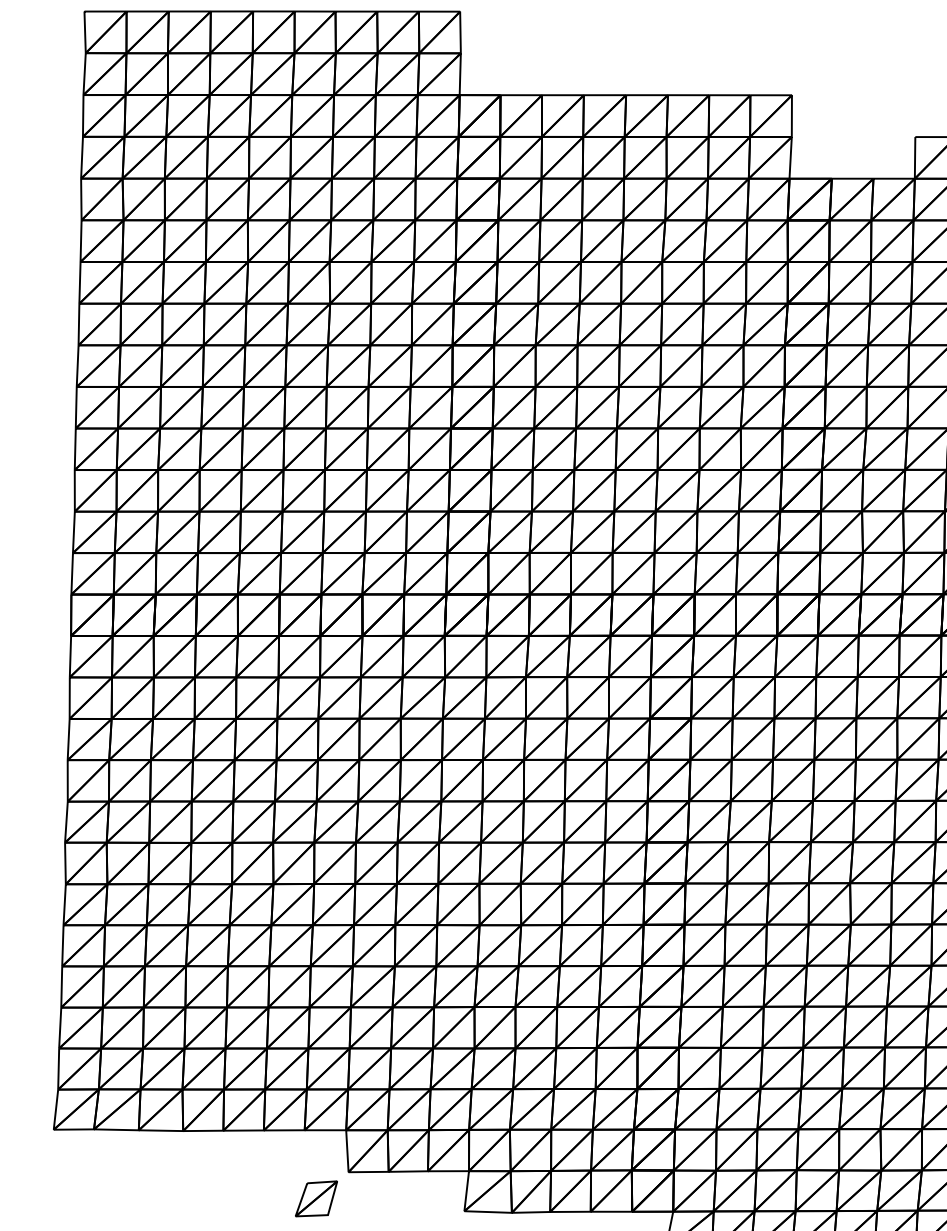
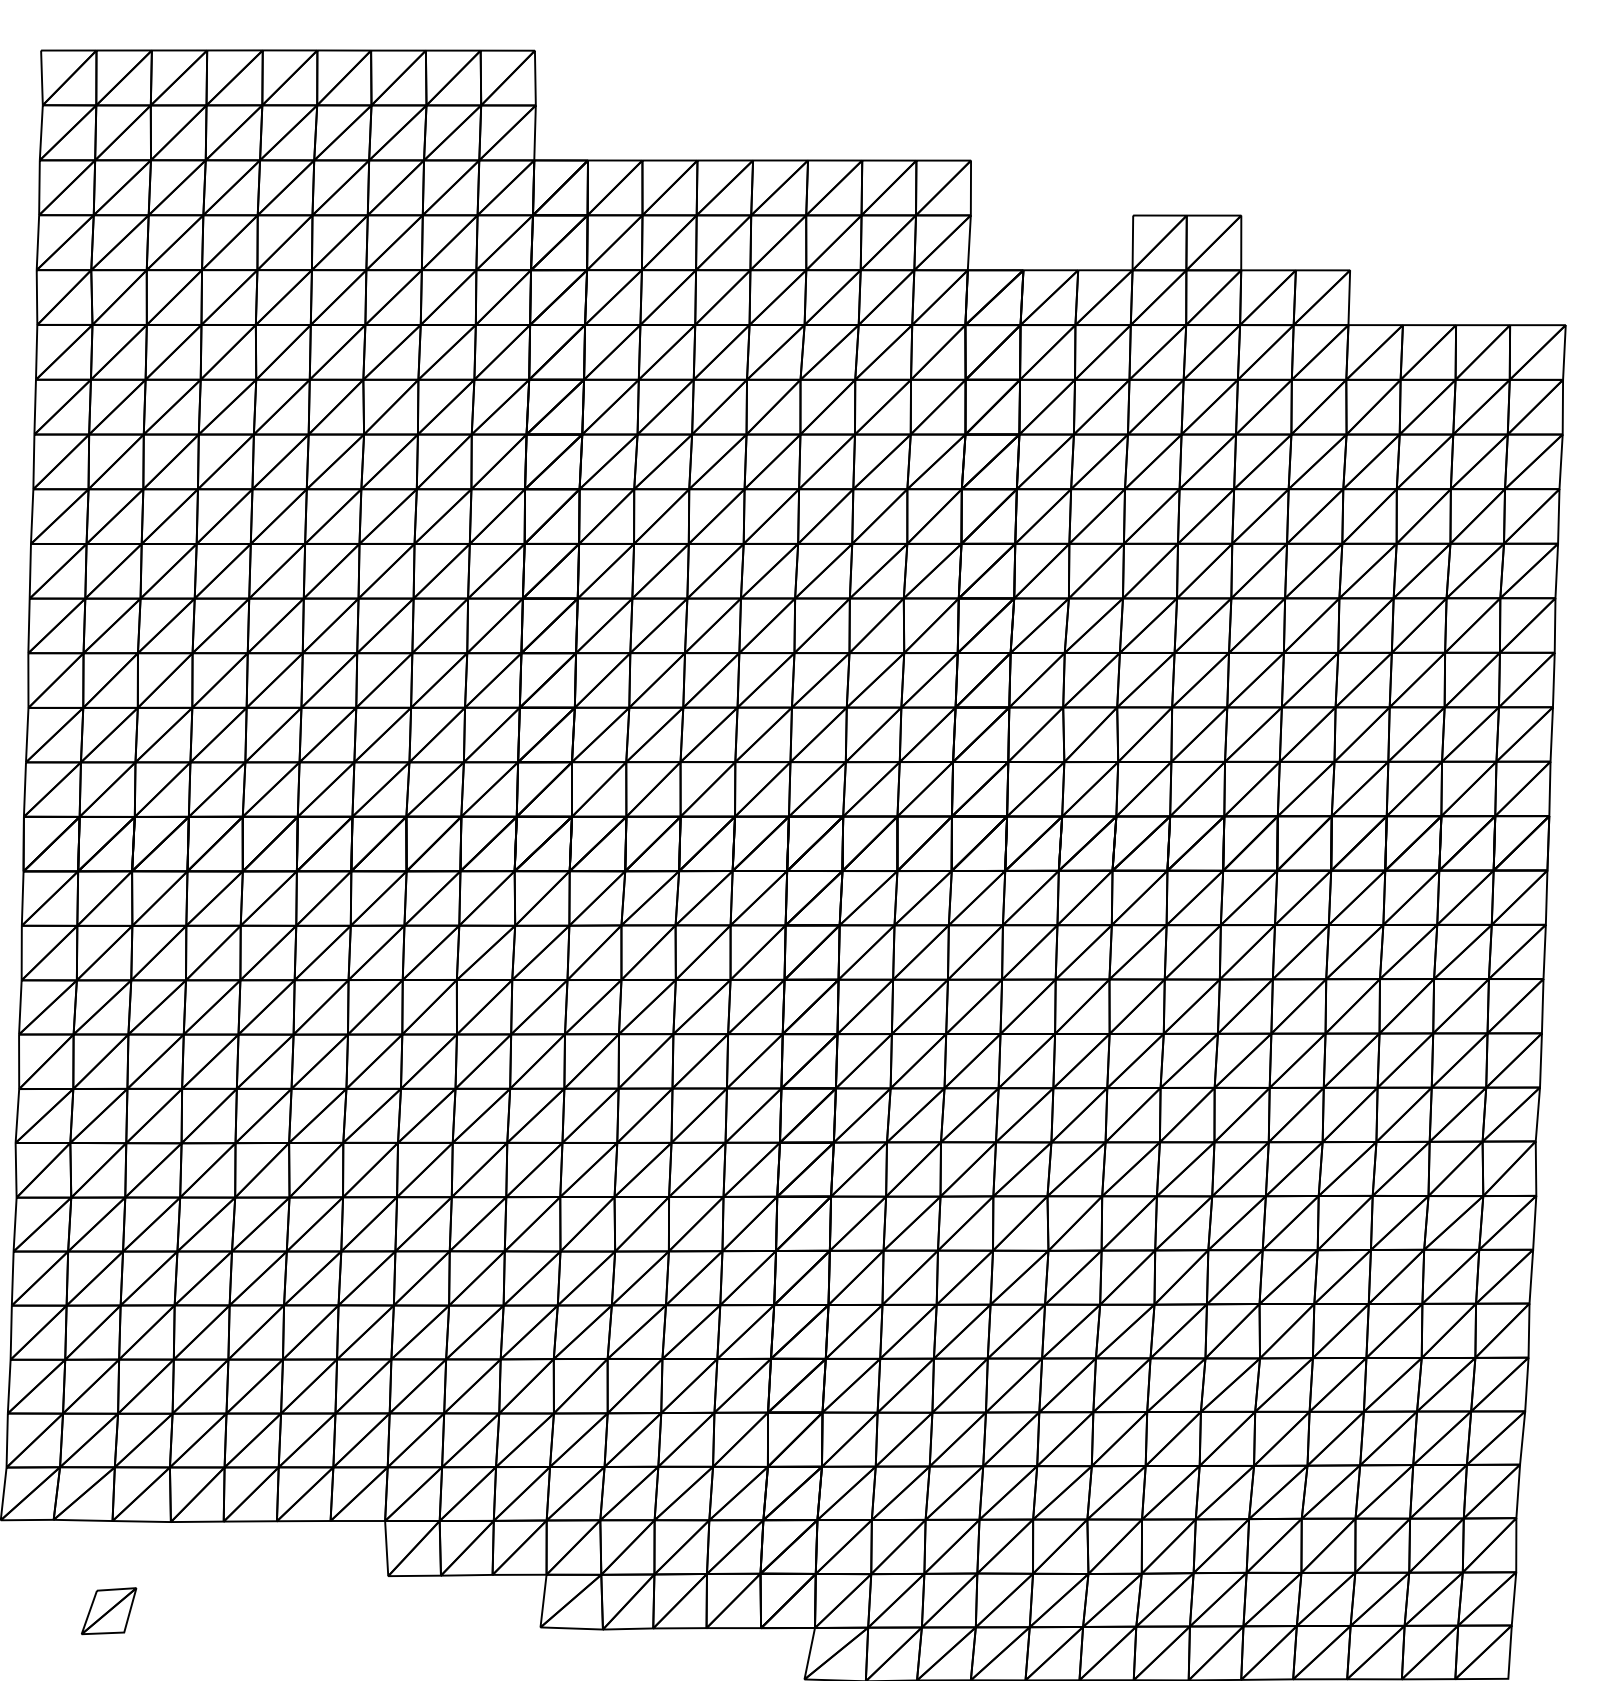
part: (316, 1199) -> (109, 1611), moved

